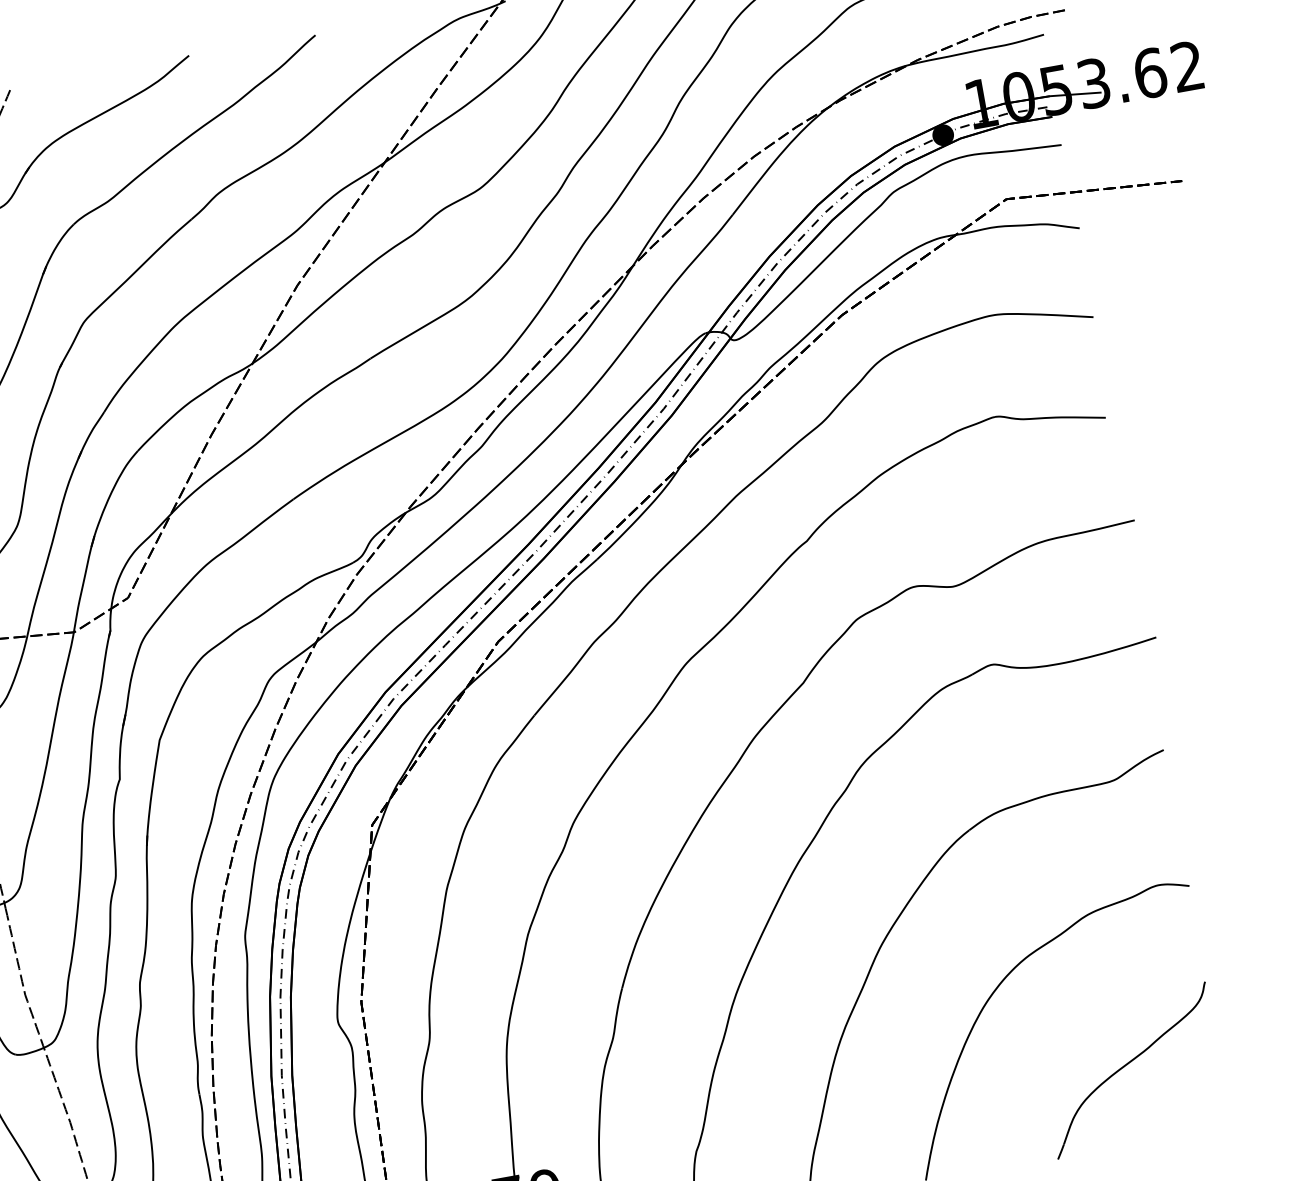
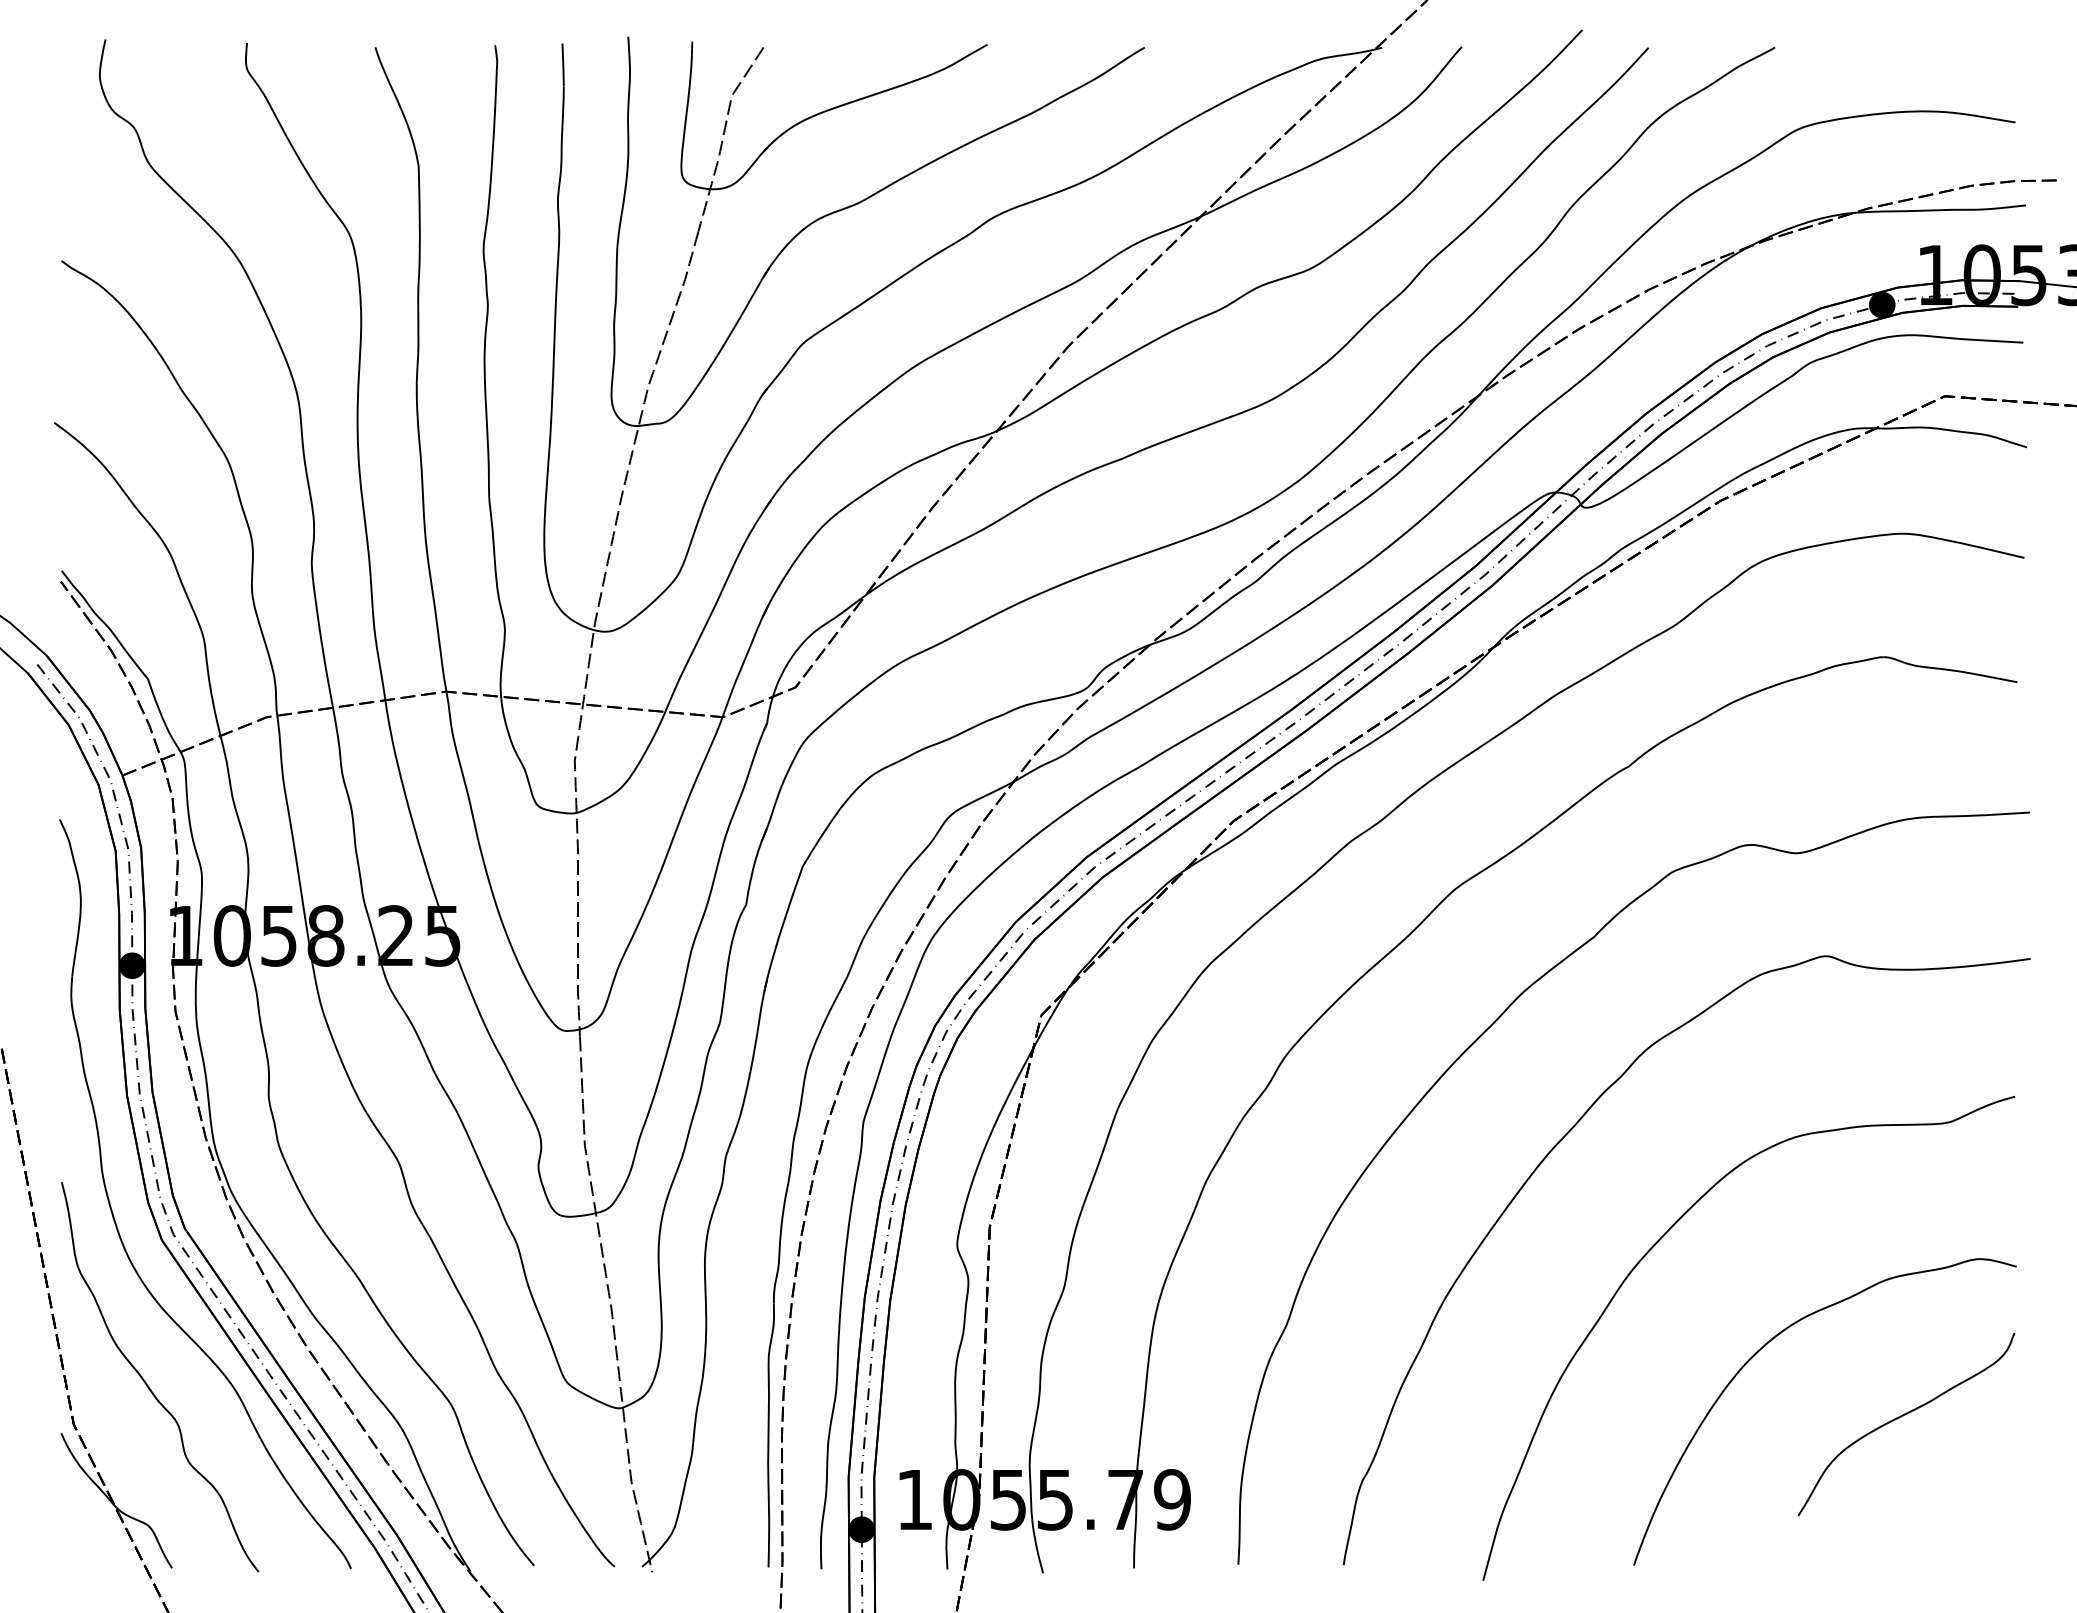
part: (1128, 1064) -> (1903, 1416), moved

